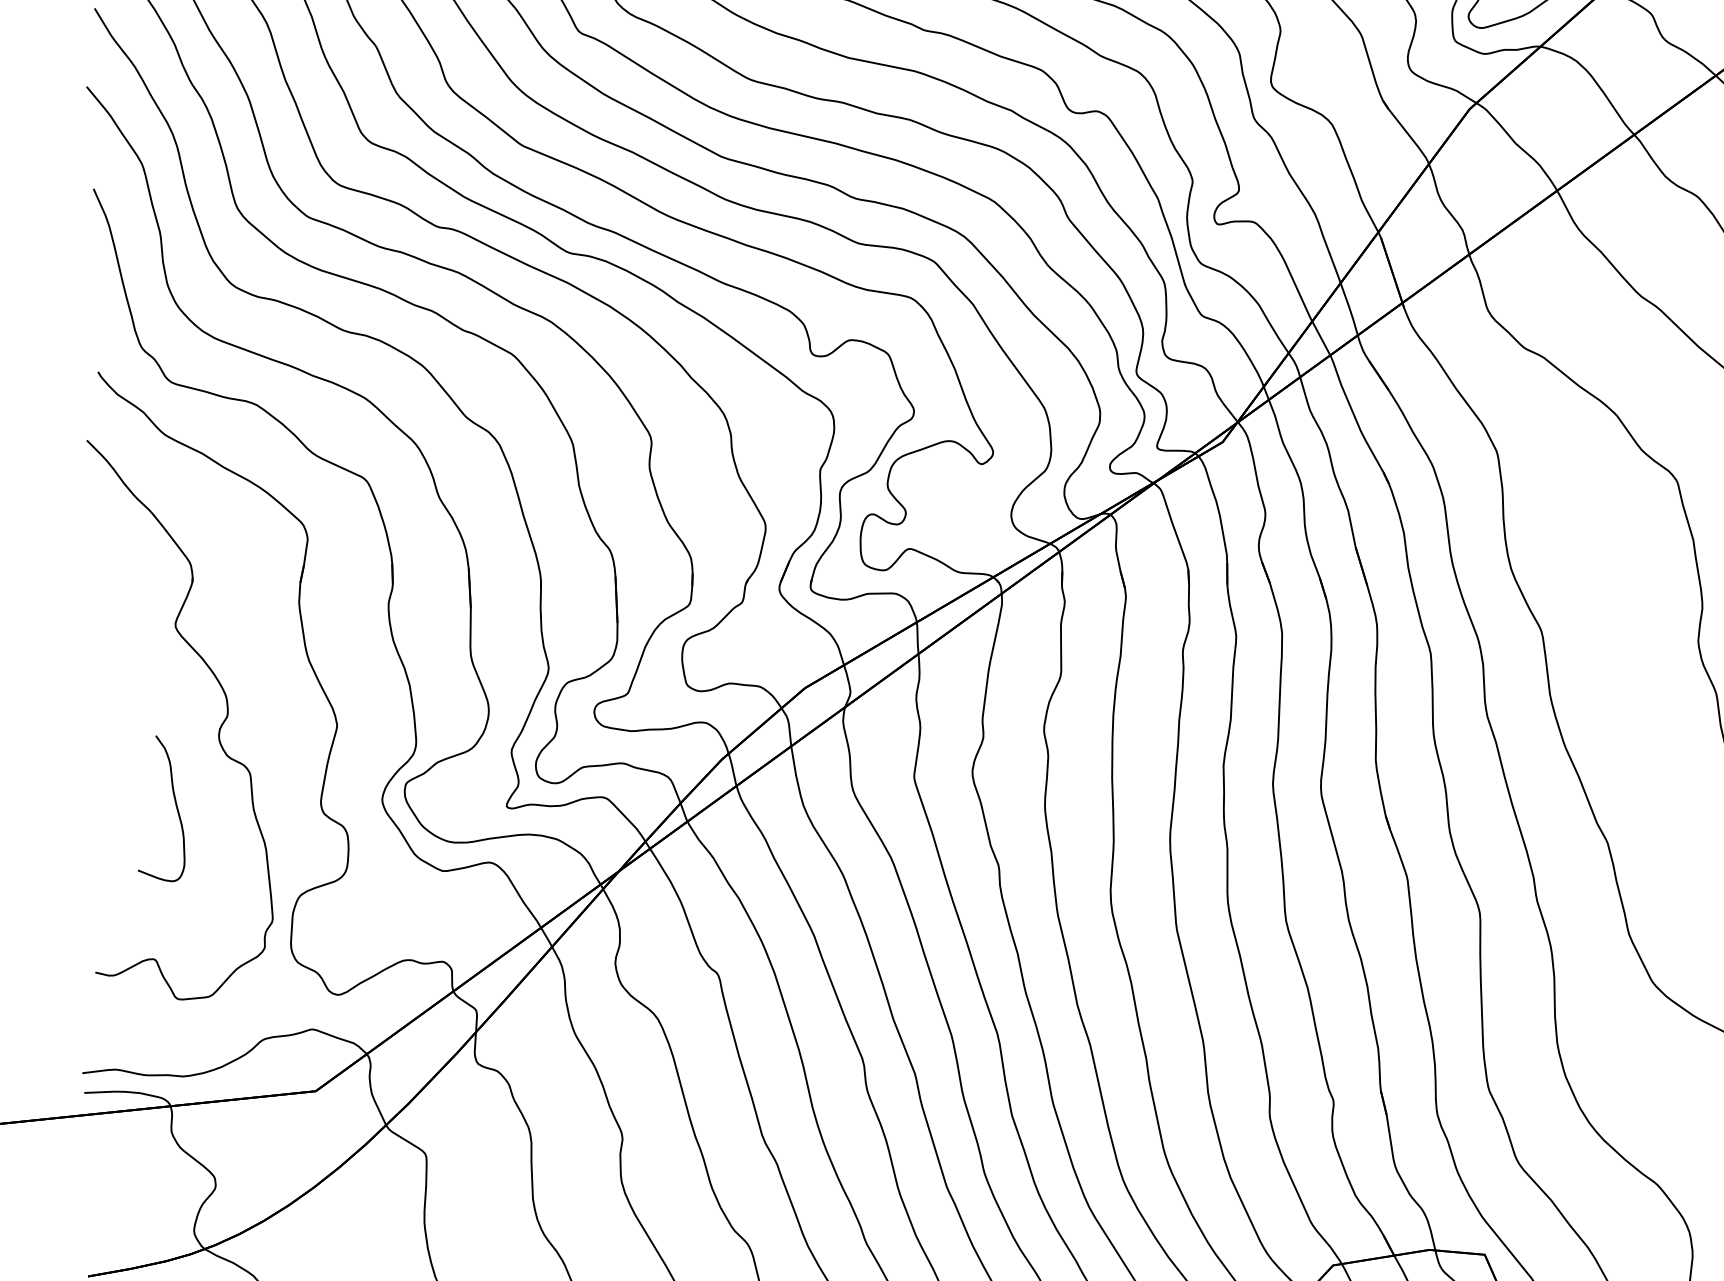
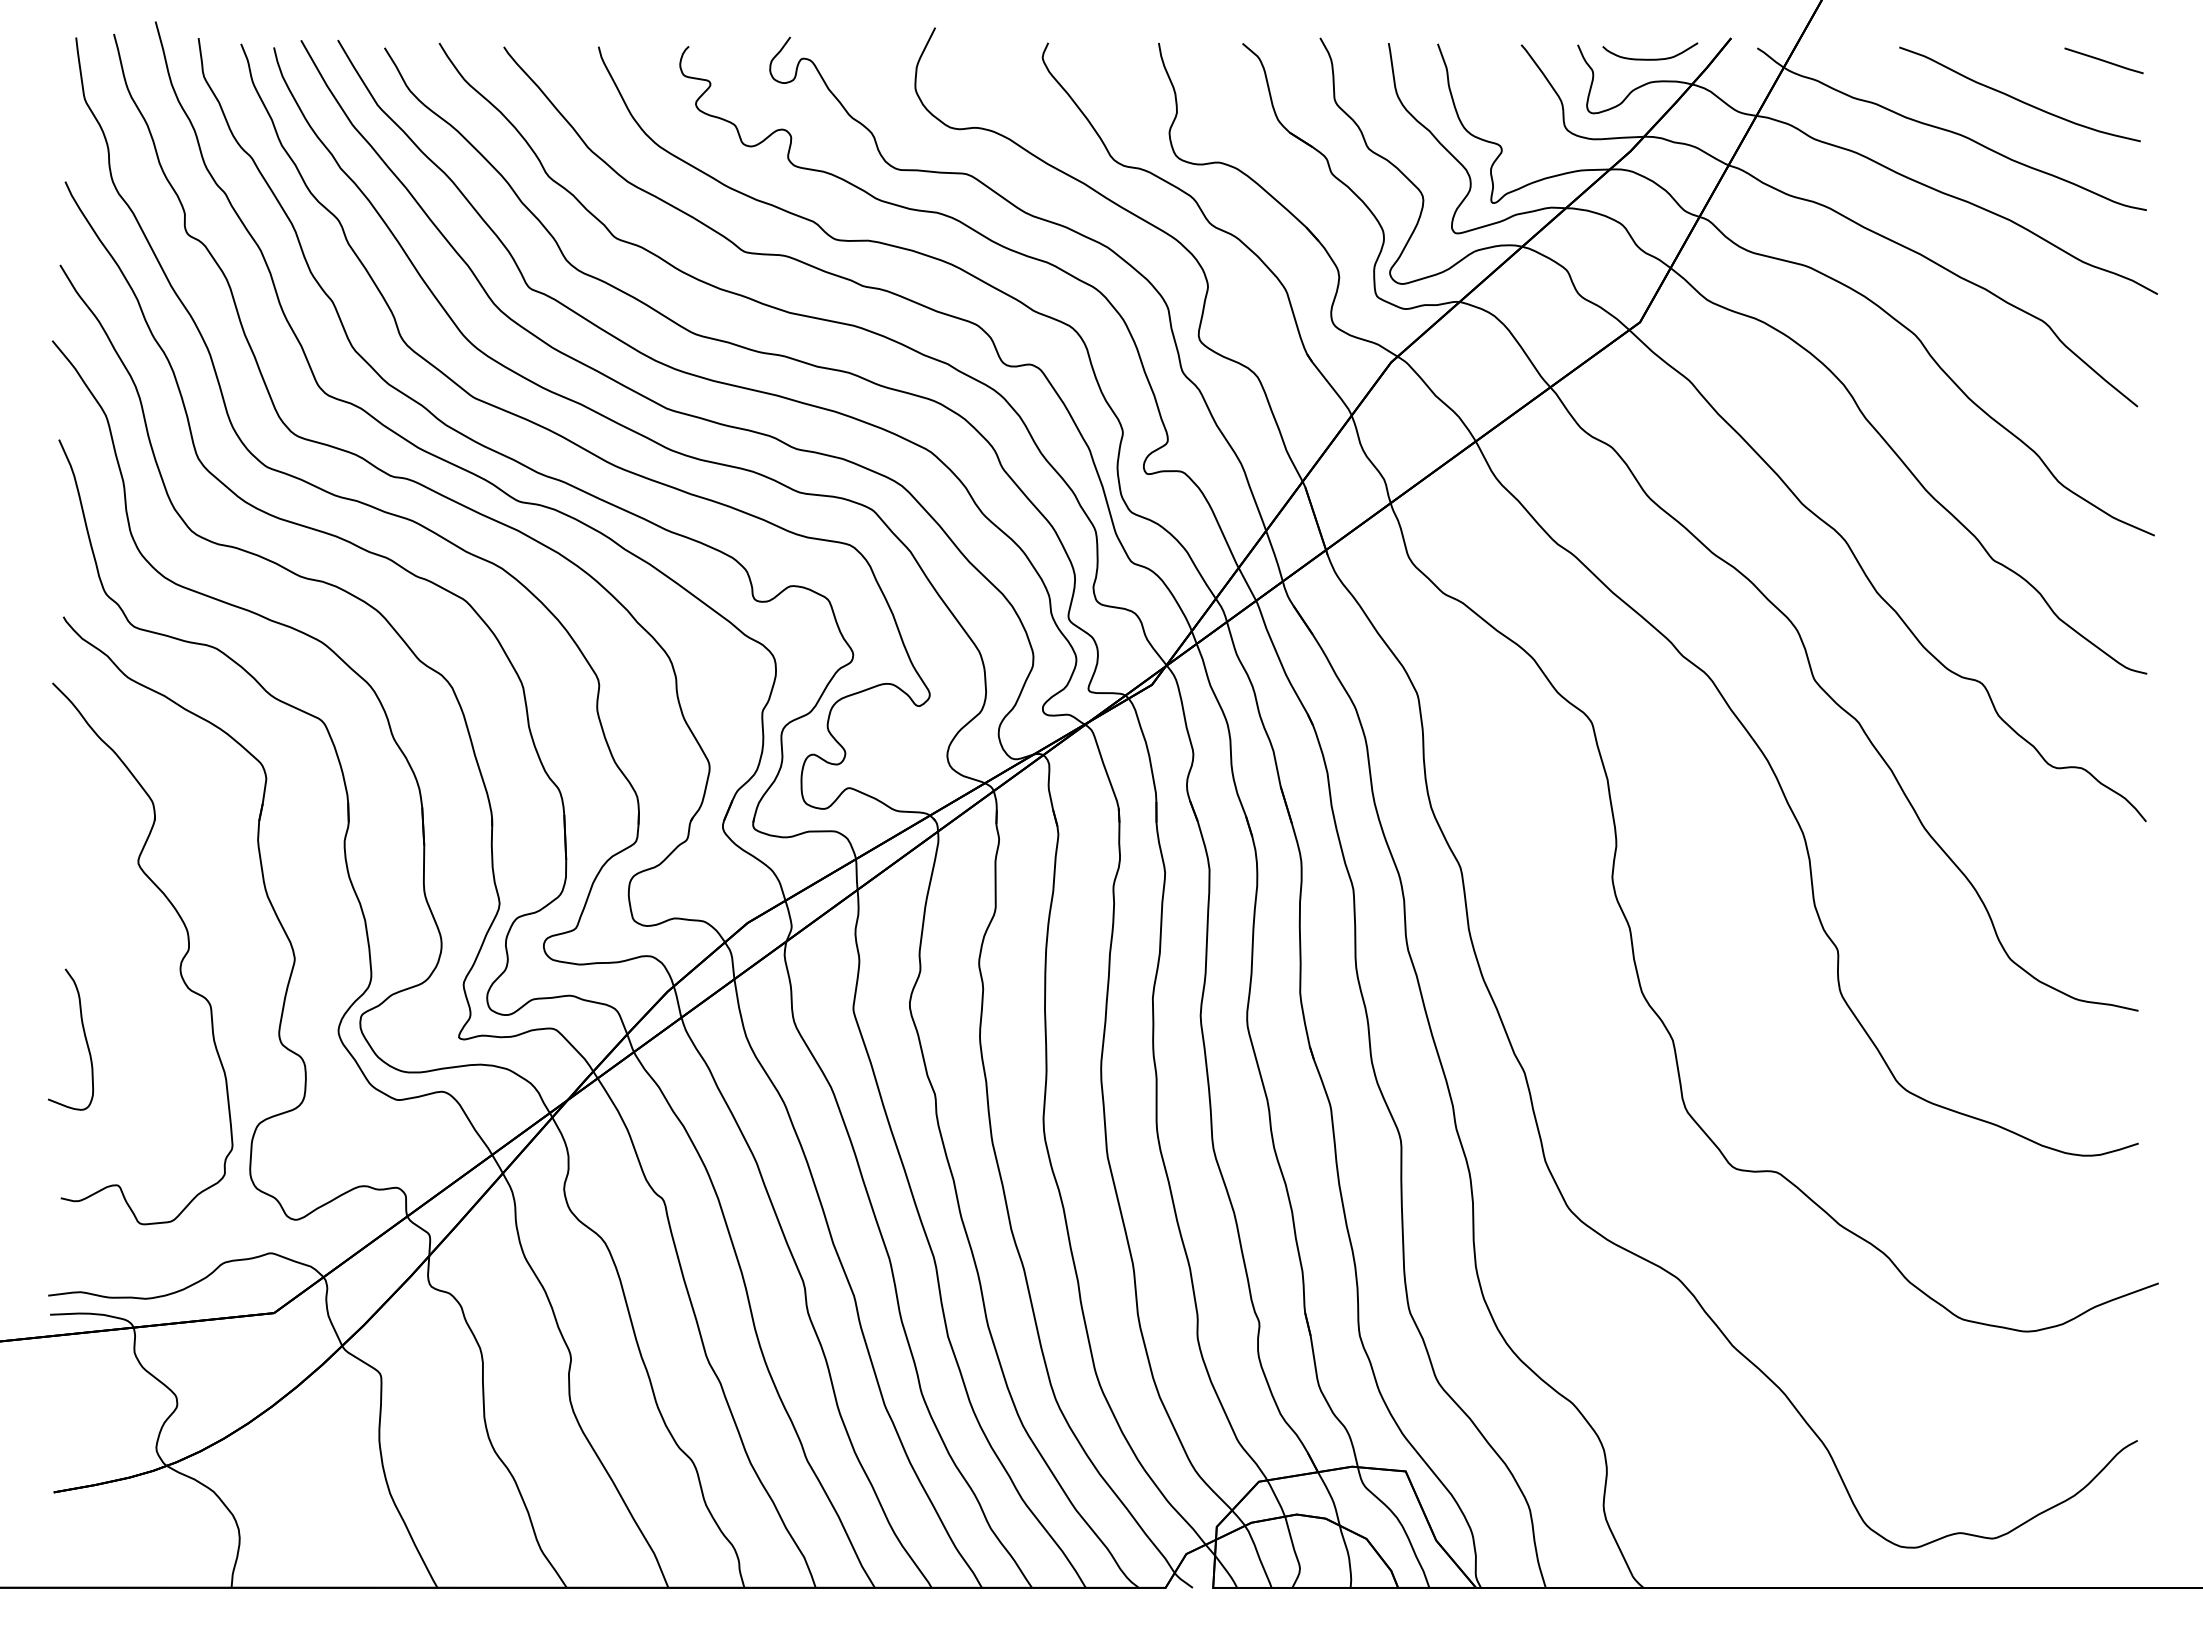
curve: (175, 806) -> (84, 1037), moved

